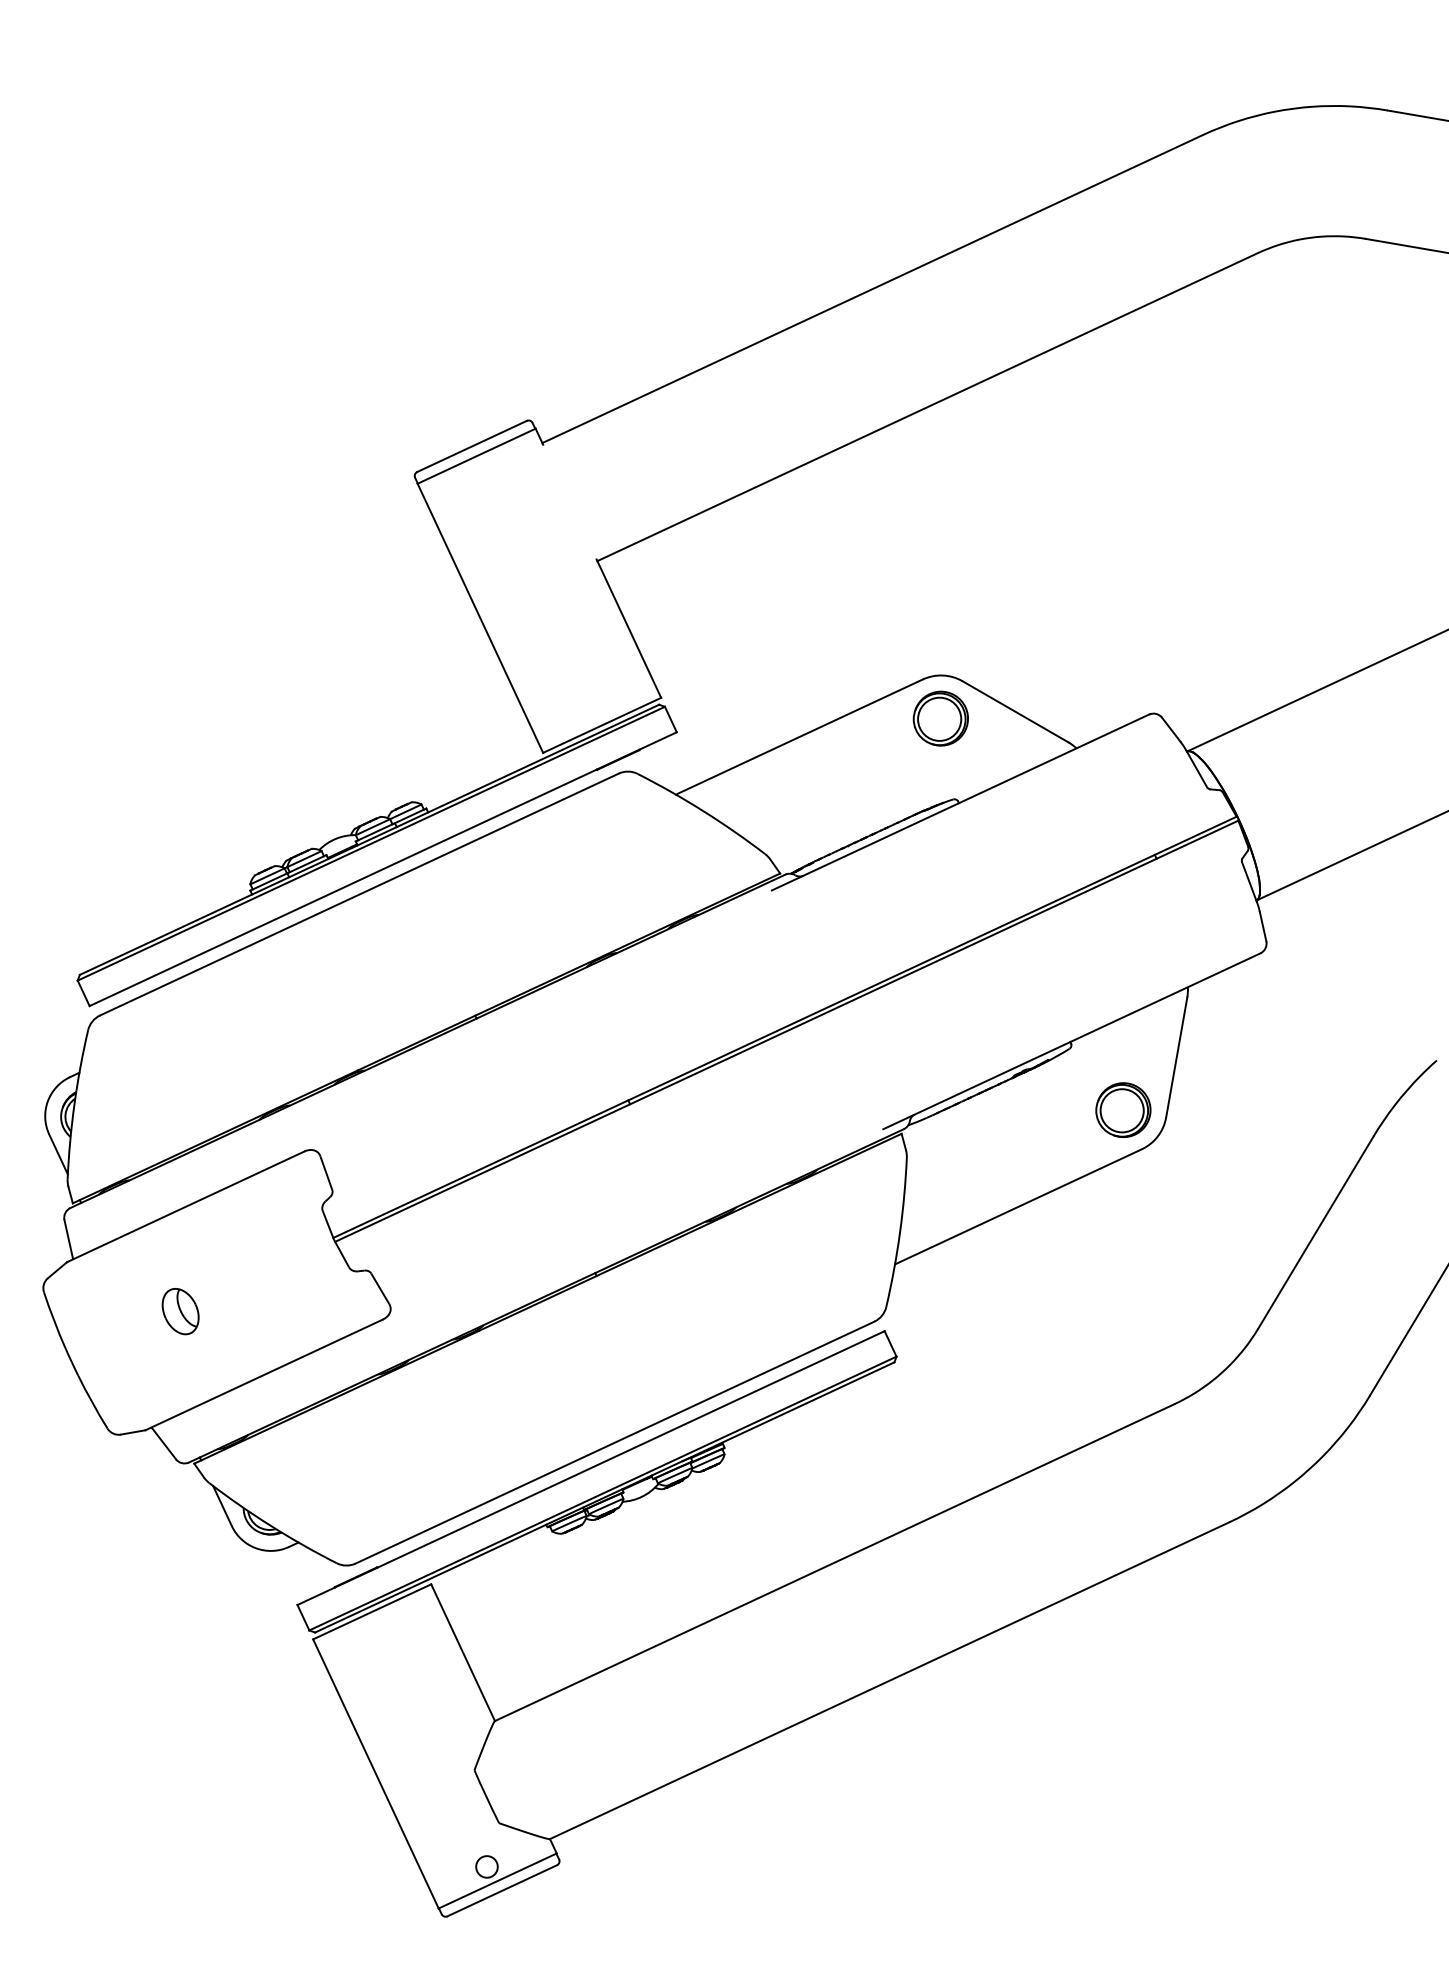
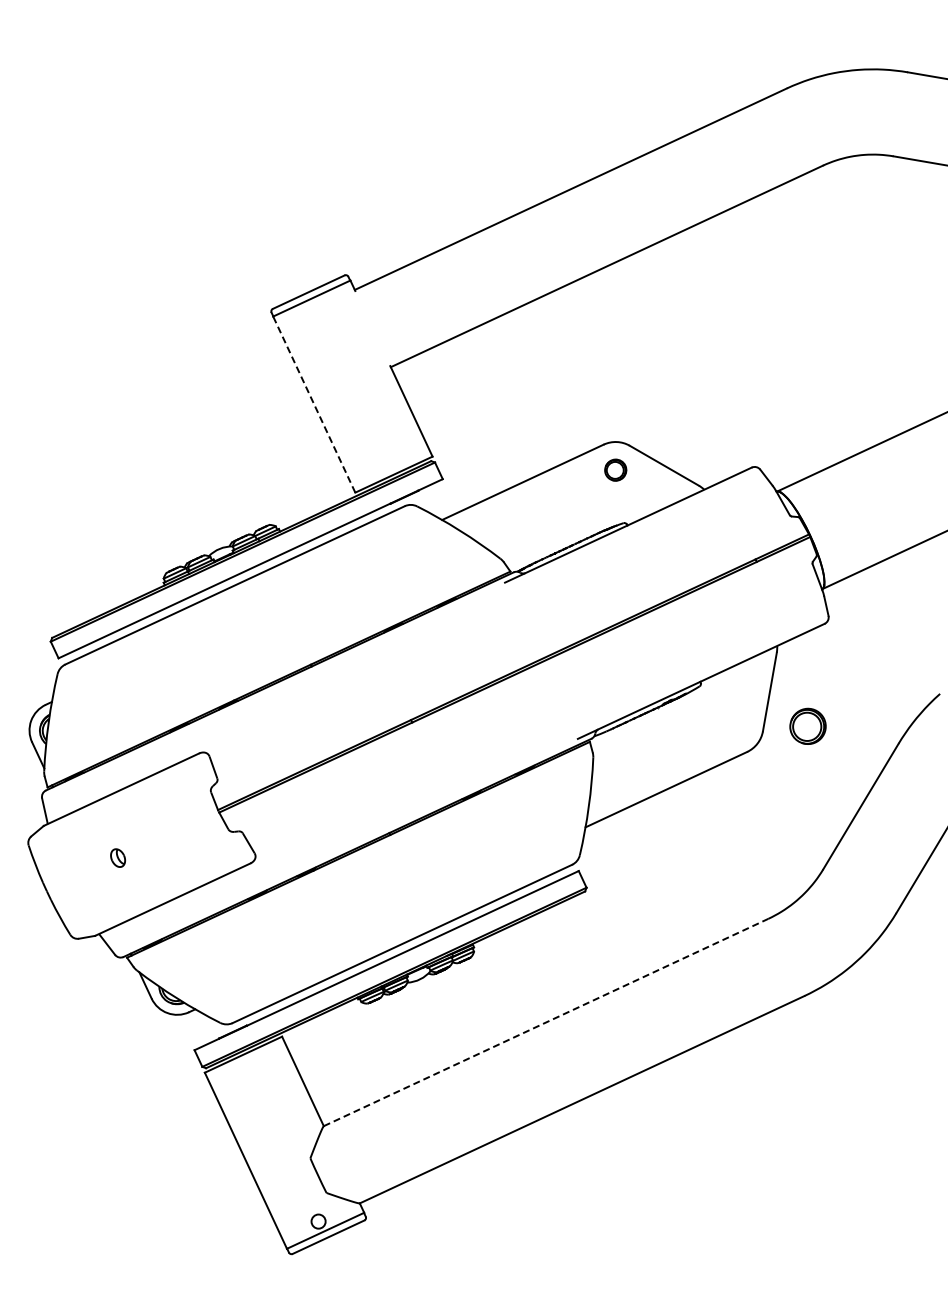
line: (480, 618) -> (314, 404), solid -> dashed
part: (940, 717) -> (615, 469), size x0.6
part: (1122, 1108) -> (807, 725), moved
part: (179, 1310) -> (117, 857), size x0.6
line: (835, 1562) -> (546, 1022), solid -> dashed

